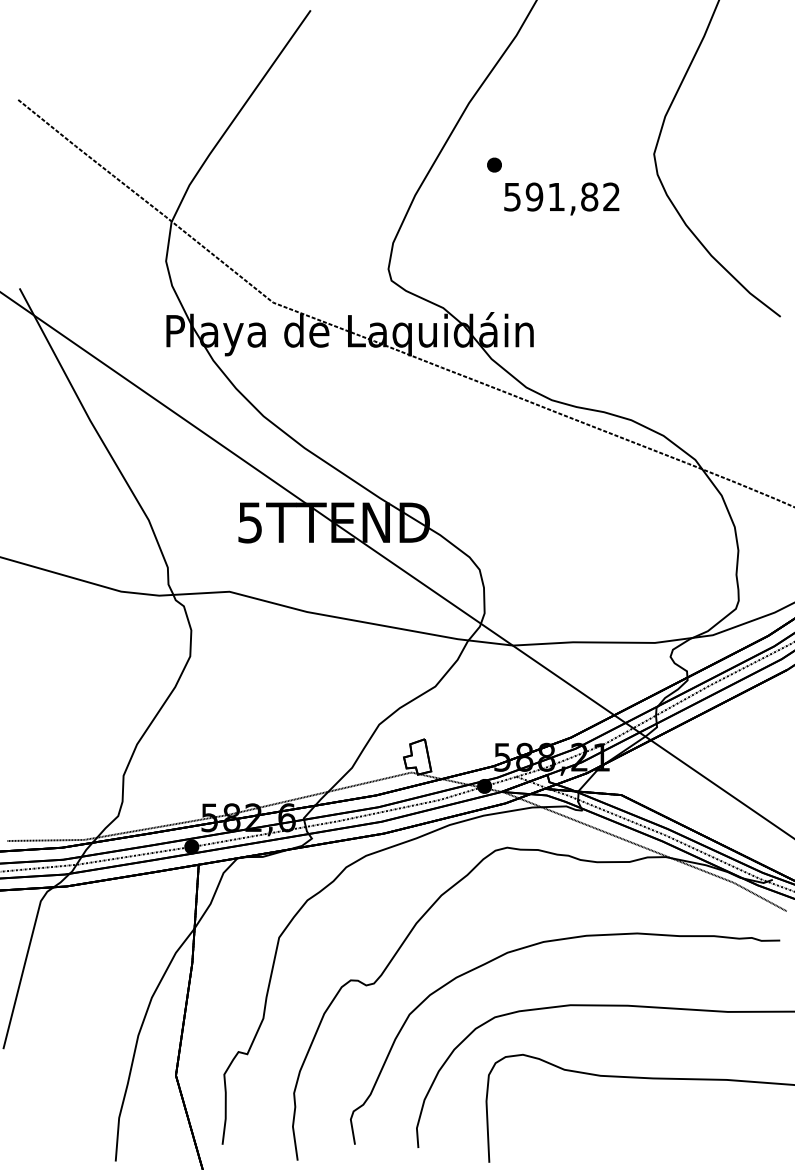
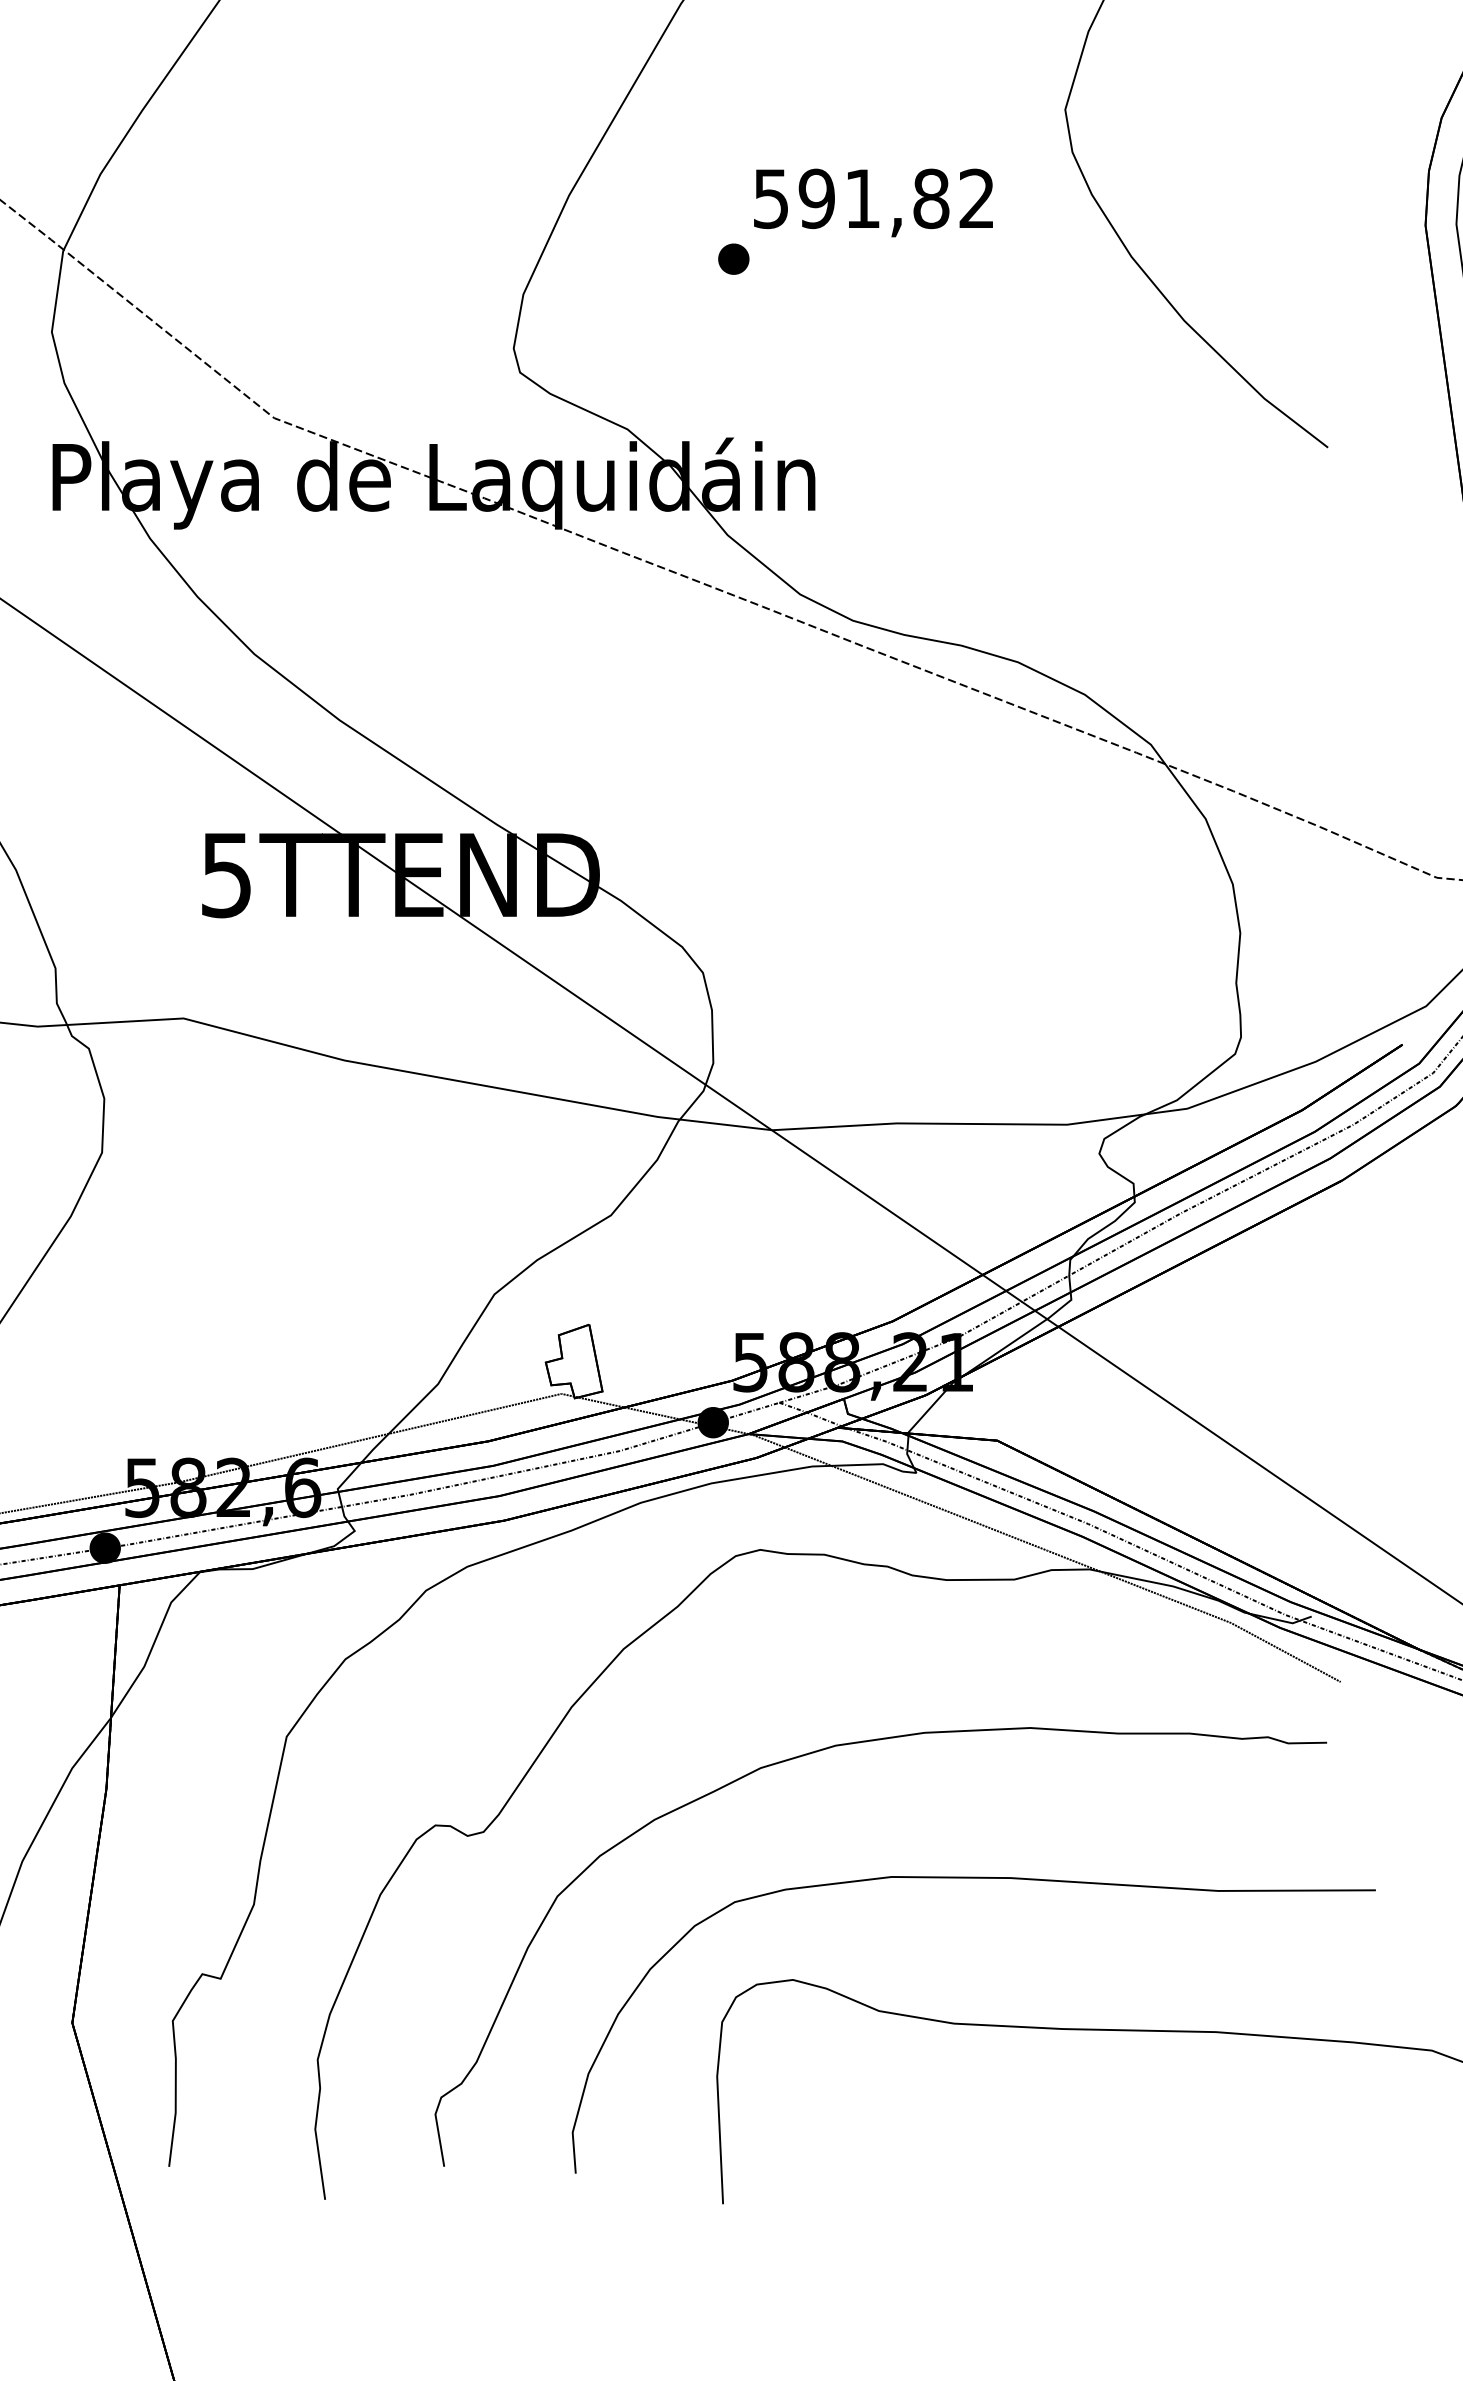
part: (494, 164) -> (733, 257), moved

